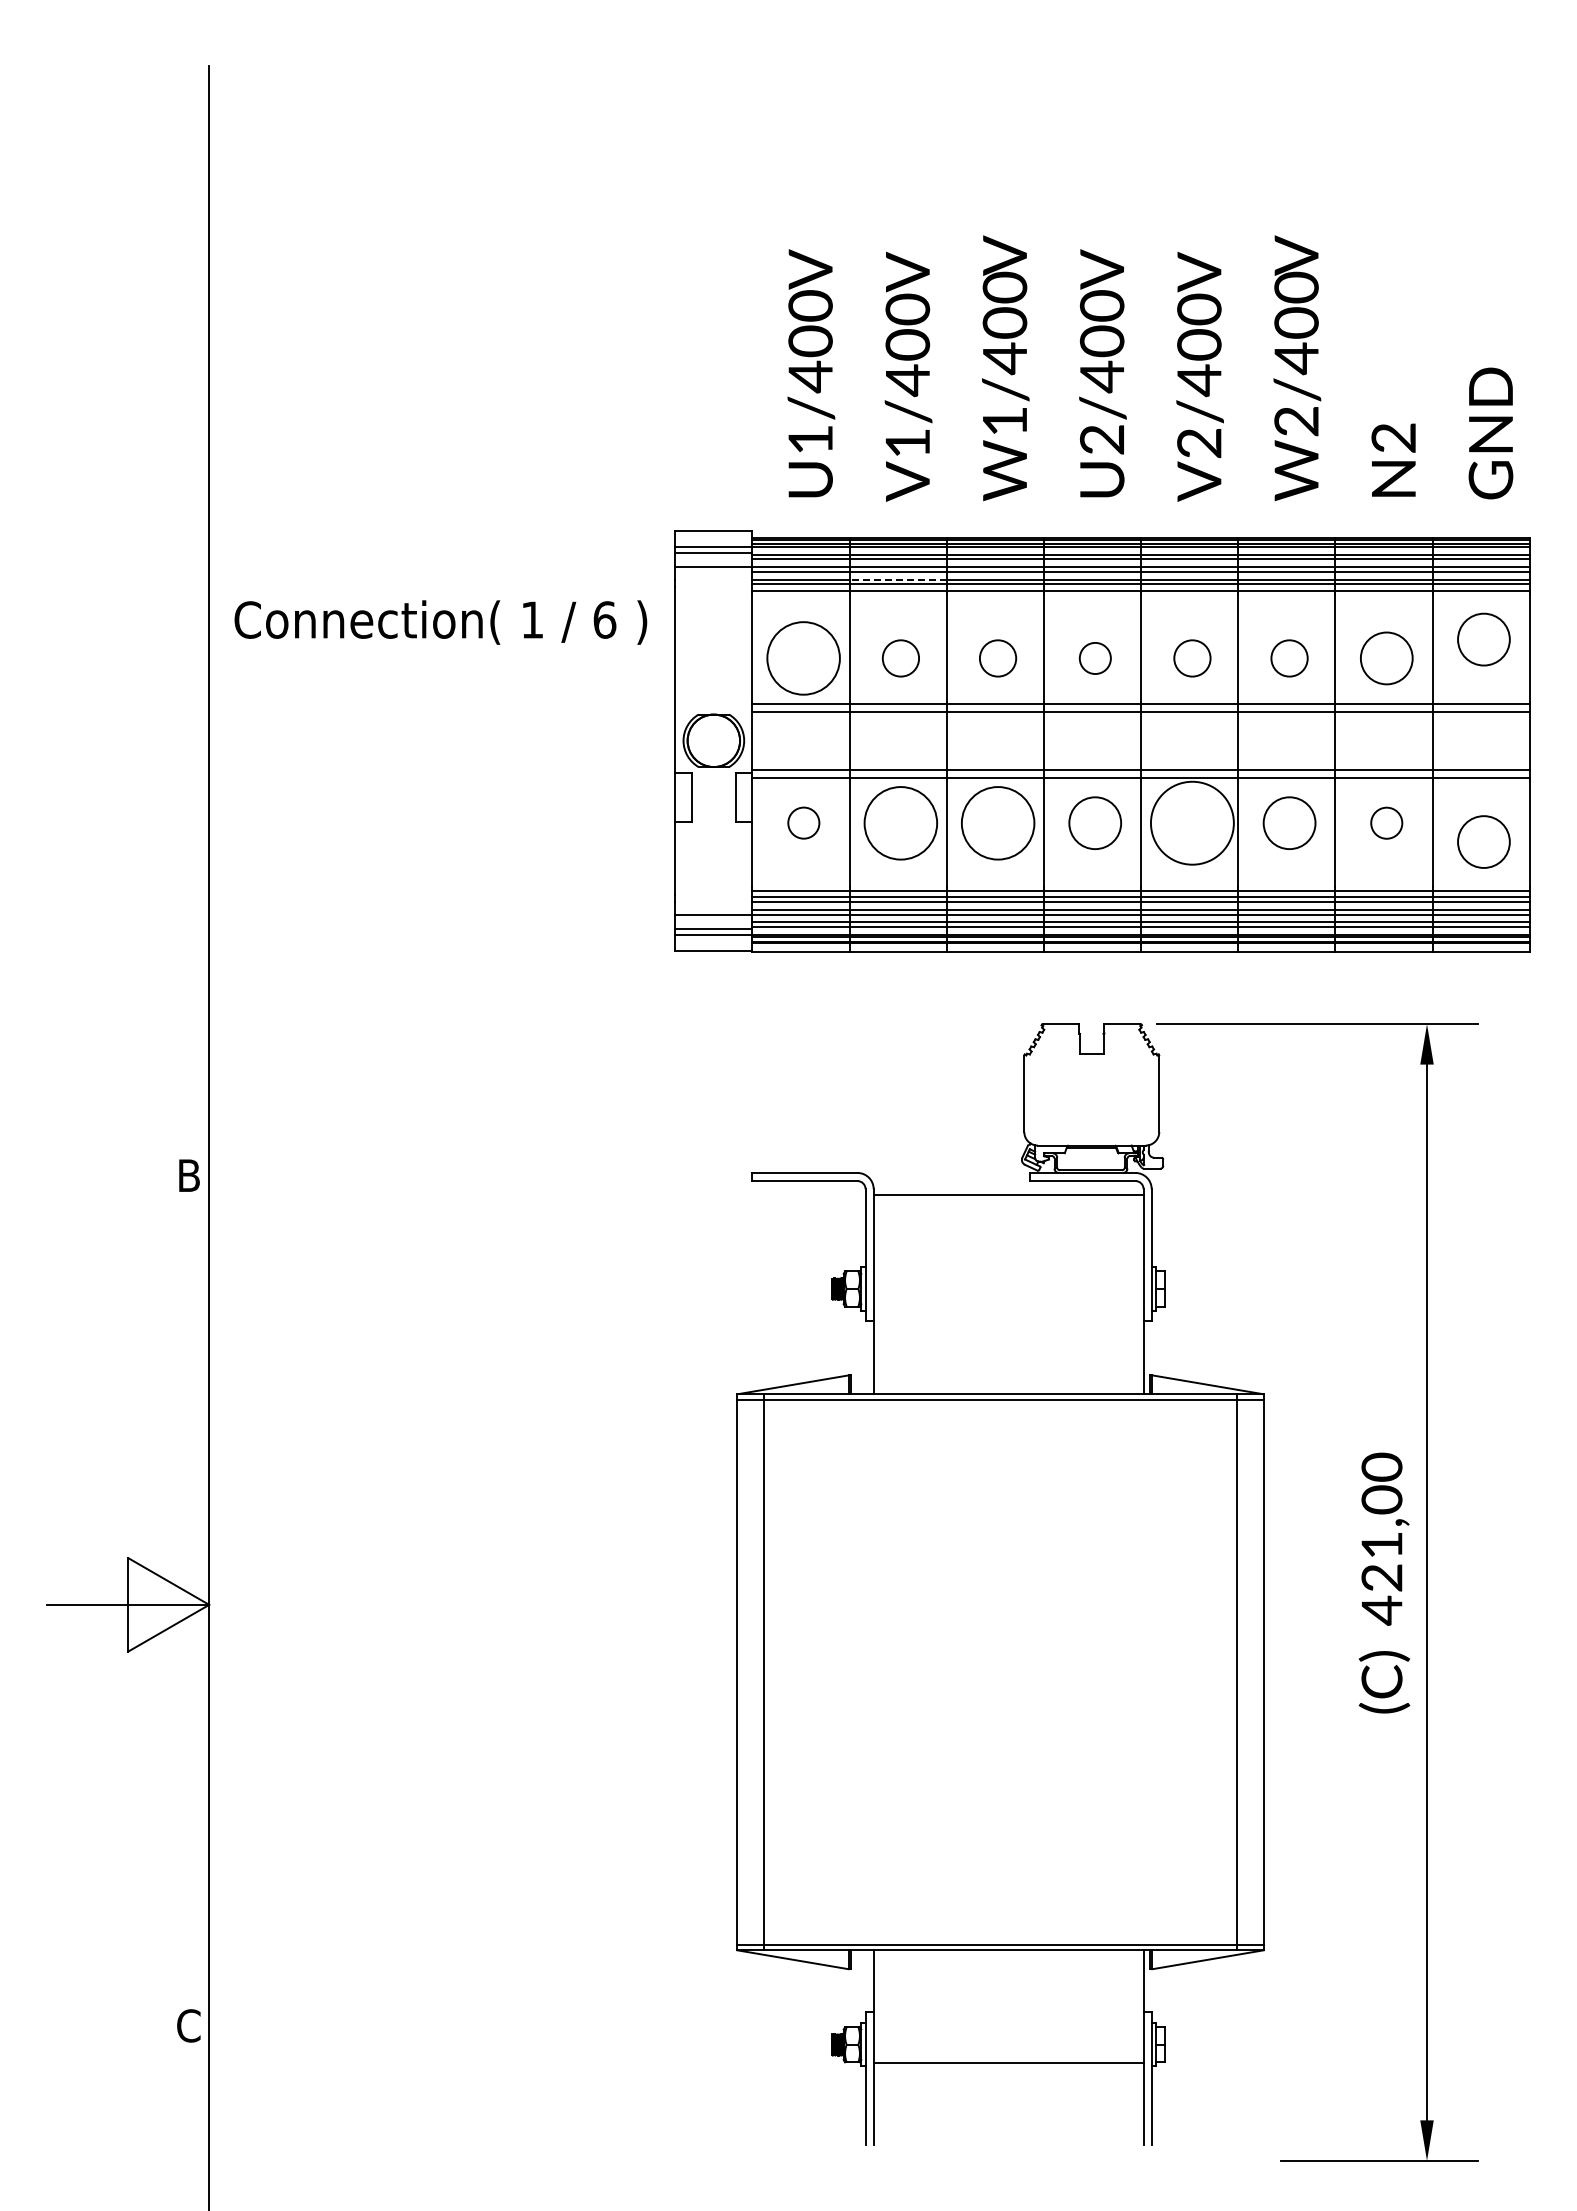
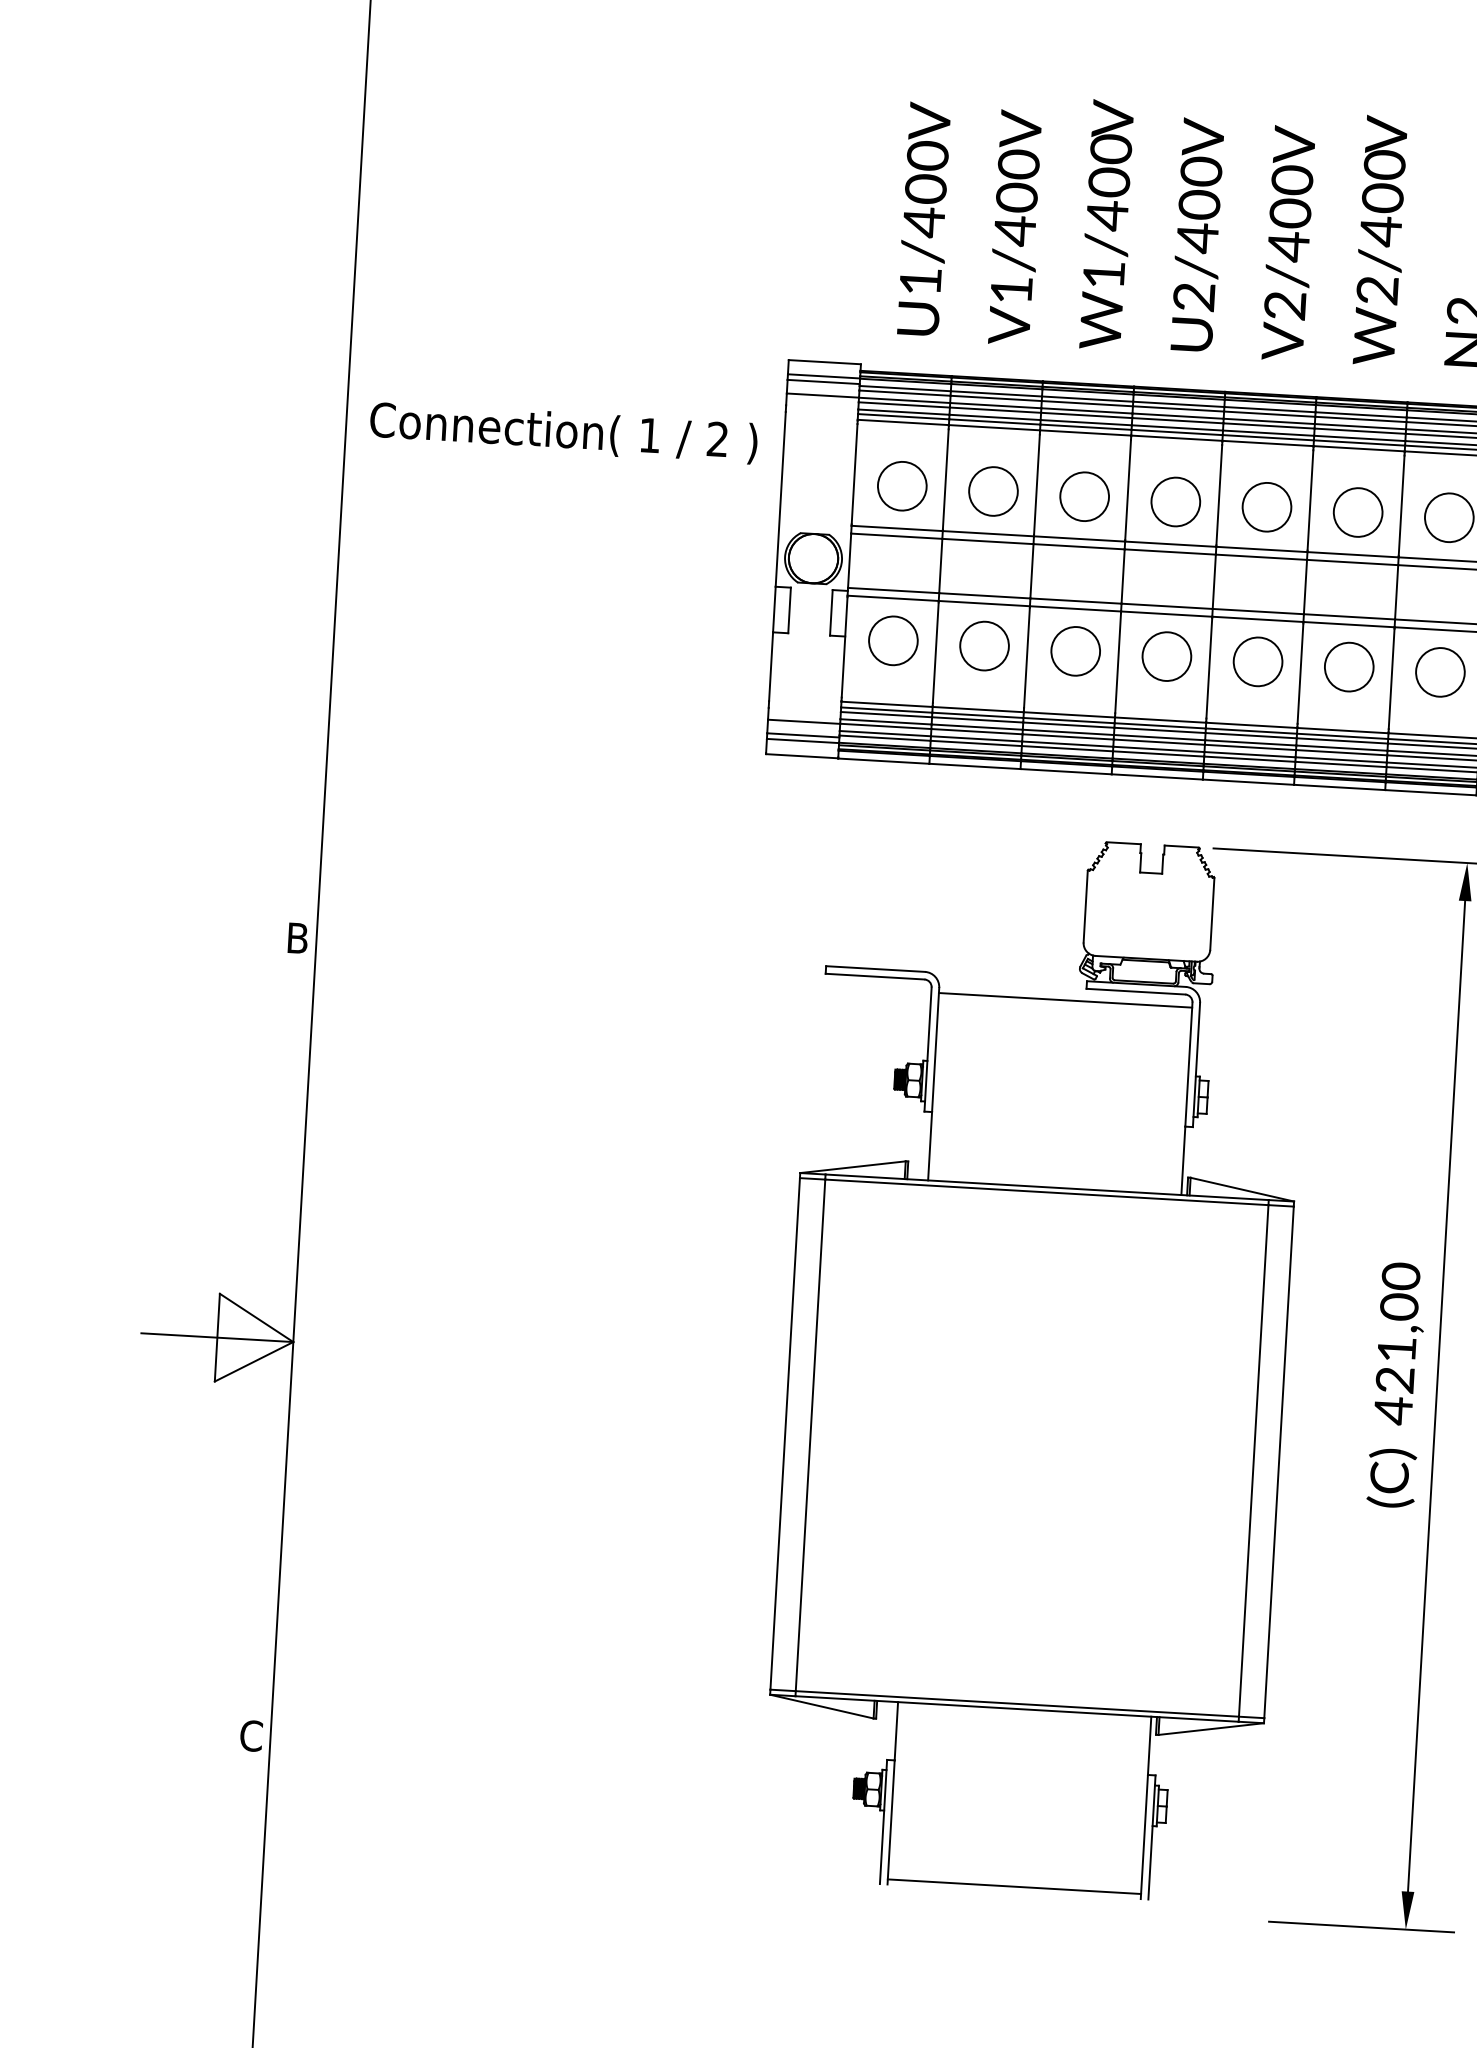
line: (898, 579) -> (995, 417), dashed -> solid
text: (604, 619) -> (717, 438), 6 -> 2
circle: (803, 658) -> (902, 486), size x0.71
circle: (900, 658) -> (993, 491), size x1.43
circle: (997, 658) -> (1084, 496), size x1.43
circle: (1095, 658) -> (1176, 502), size x1.67
circle: (1192, 658) -> (1267, 507), size x1.43
circle: (1289, 658) -> (1358, 512), size x1.43
circle: (803, 822) -> (893, 640), size x1.67
circle: (900, 822) -> (984, 645), size x0.71
circle: (997, 822) -> (1075, 650), size x0.71
circle: (1192, 823) -> (1258, 662), size x0.62
circle: (1386, 823) -> (1440, 672), size x1.67
line: (1008, 2063) -> (1014, 1886), moved

